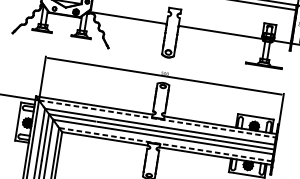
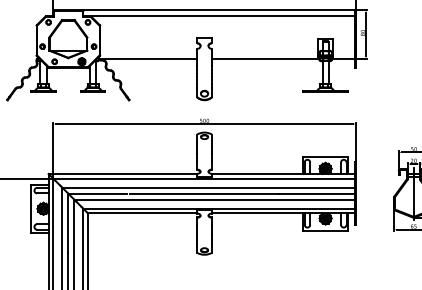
line: (157, 118) -> (203, 178), dashed -> solid
line: (166, 144) -> (219, 208), dashed -> solid

